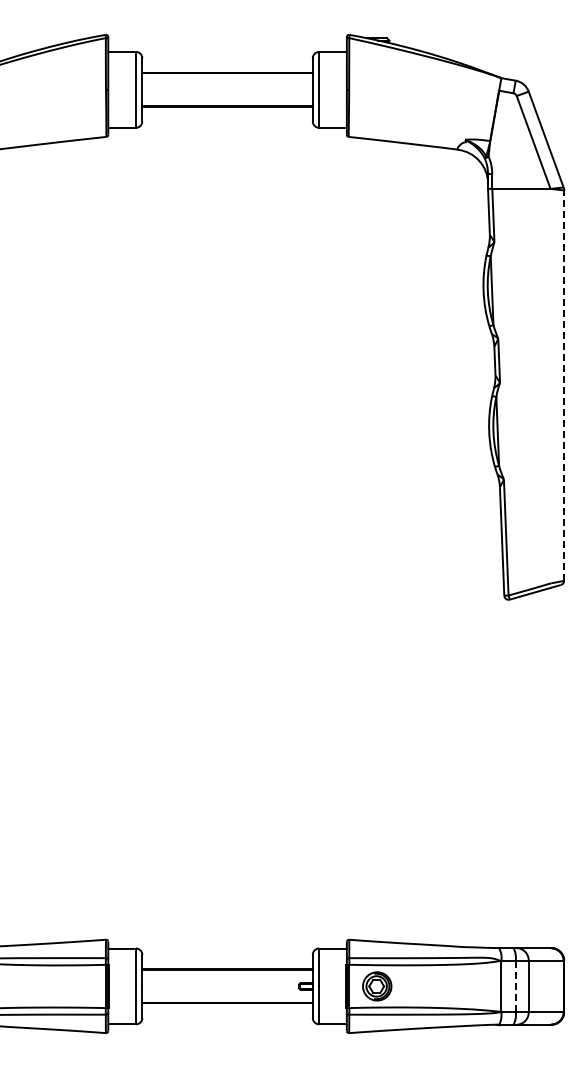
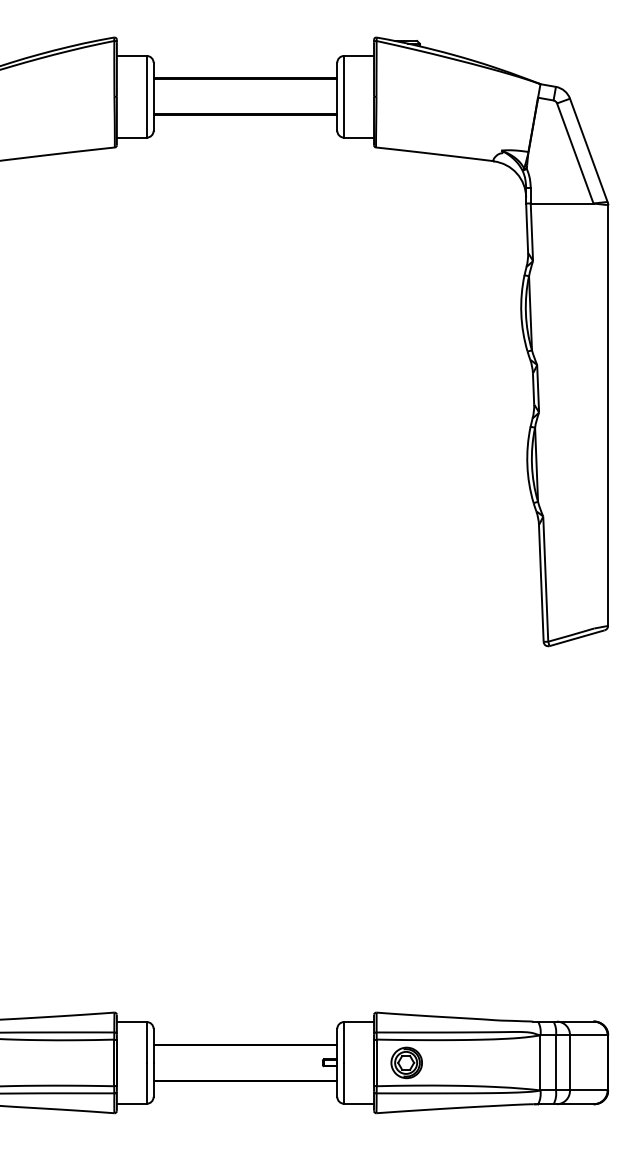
line: (564, 385) -> (608, 415), dashed -> solid
line: (515, 986) -> (555, 1062), dashed -> solid

